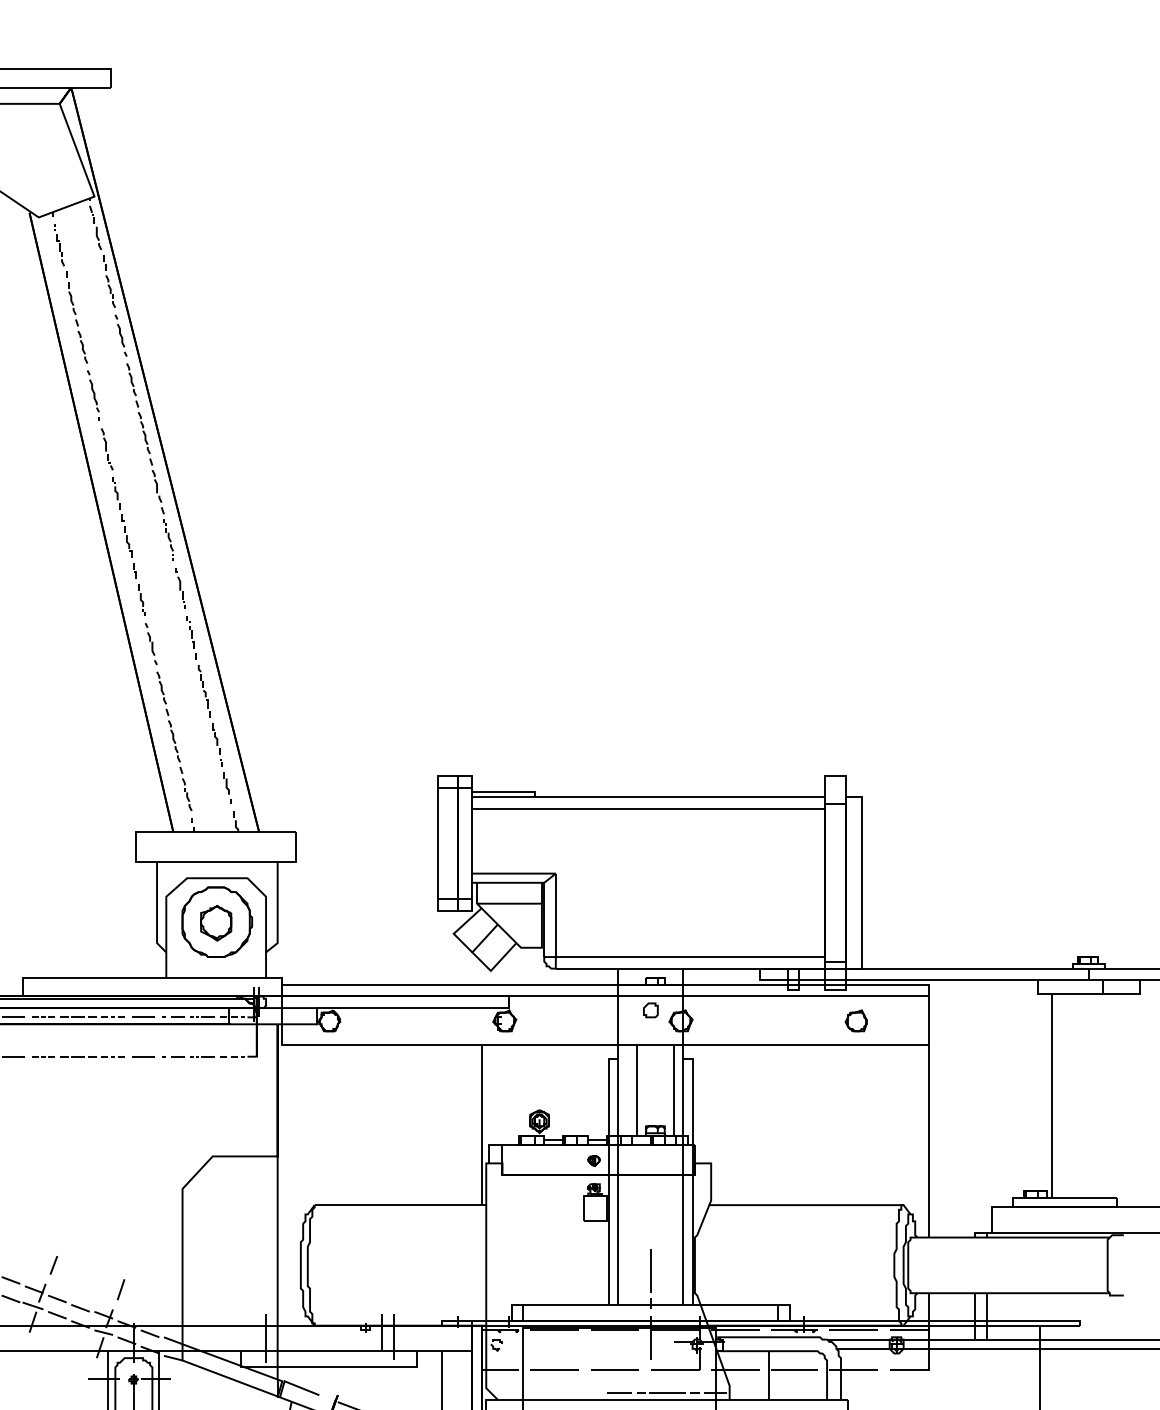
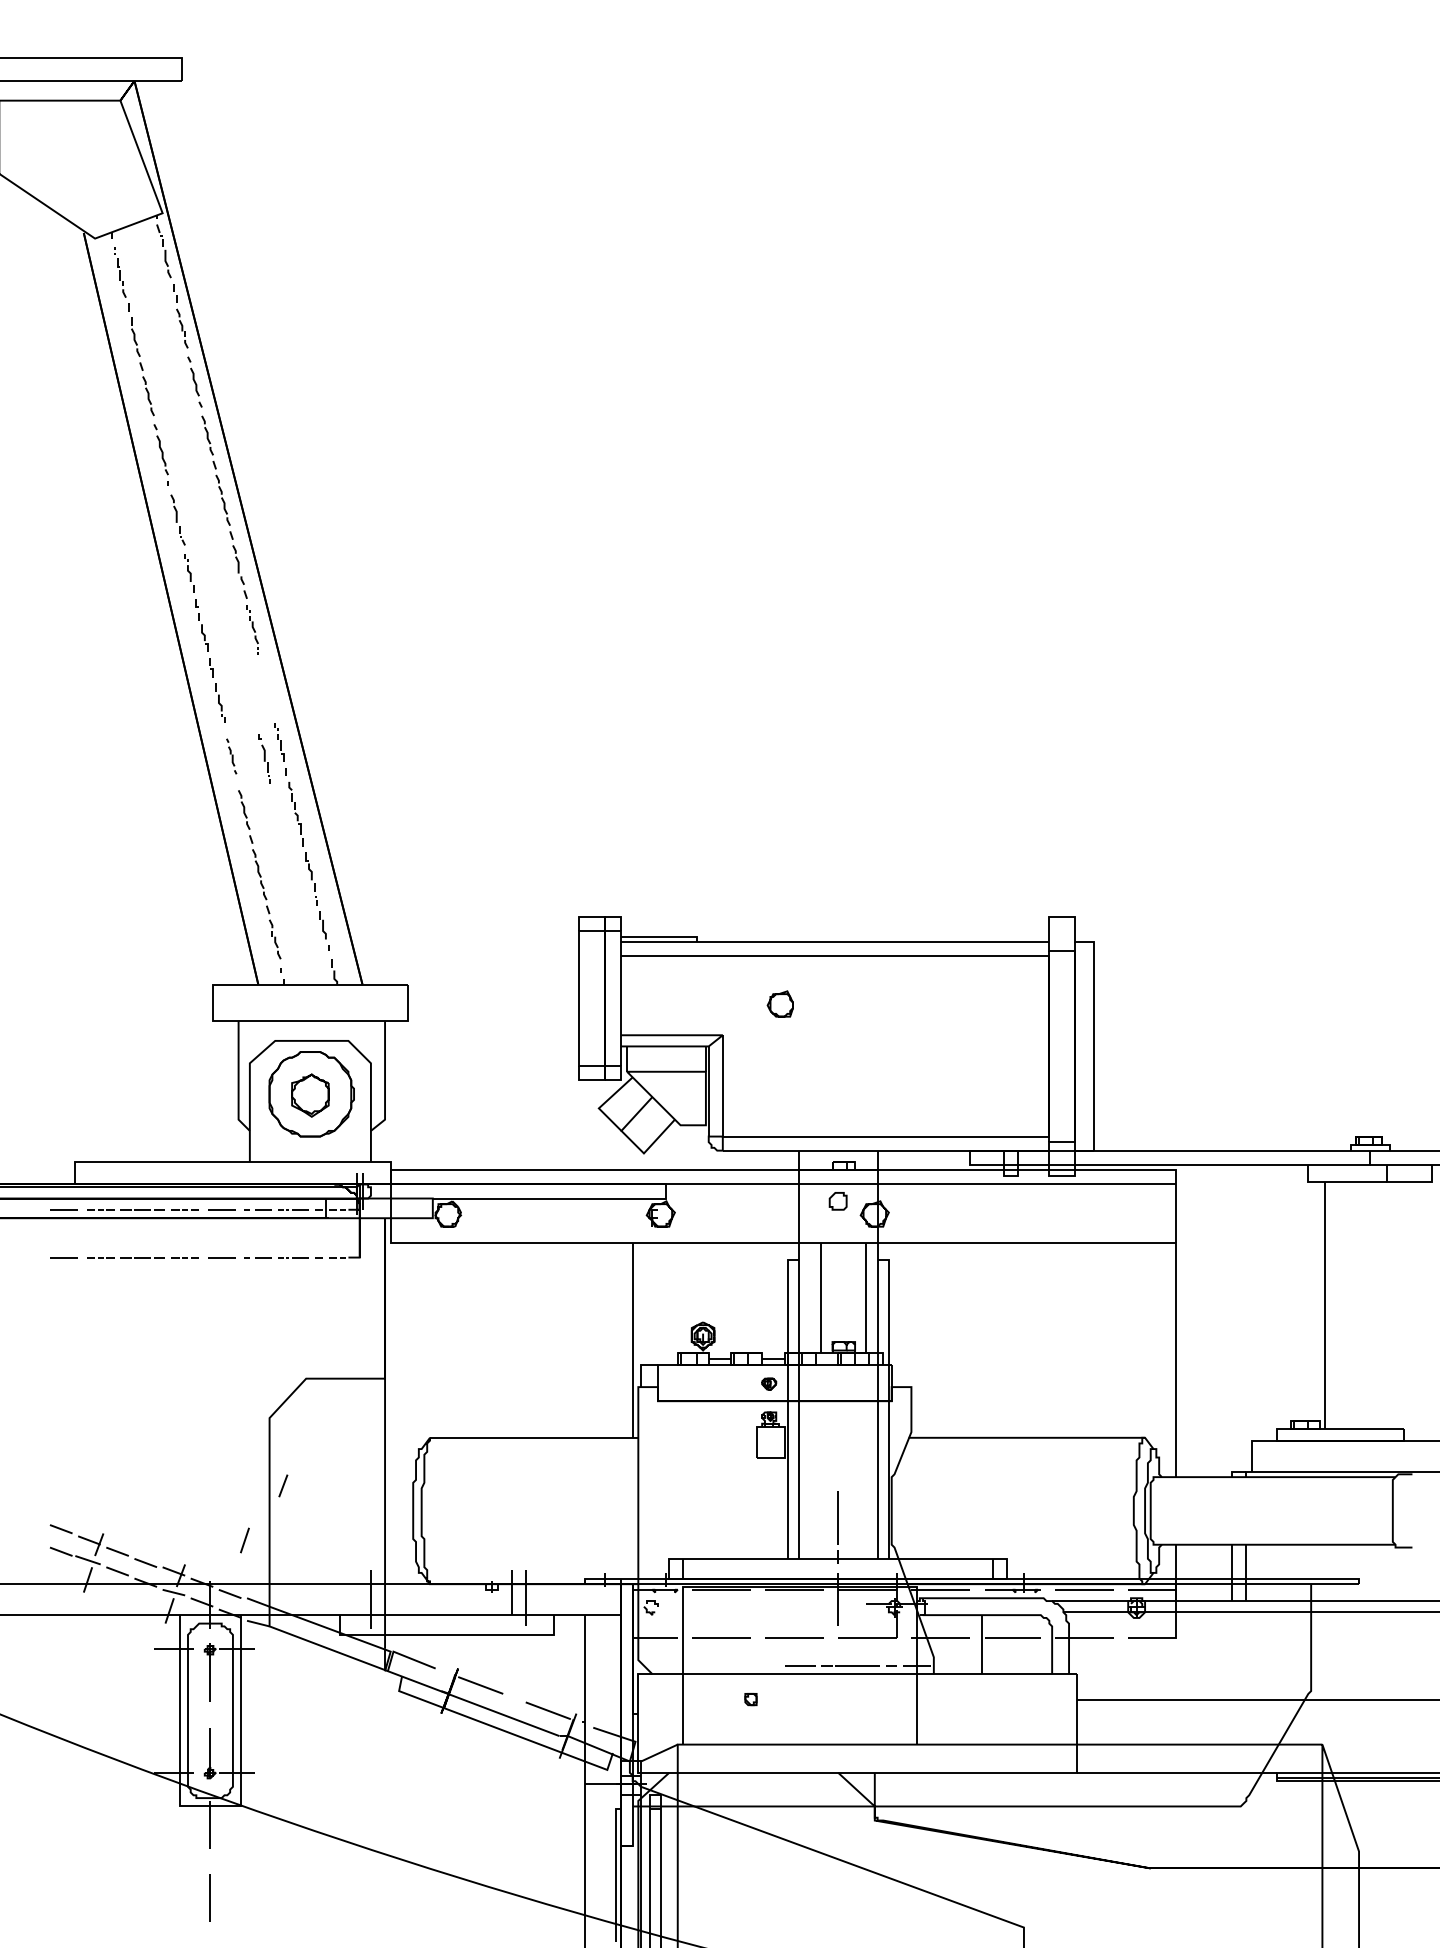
part: (180, 588) -> (264, 758), moved
part: (151, 644) -> (231, 756), size x0.7
part: (855, 1020) -> (779, 1003), moved
line: (54, 1265) -> (283, 1485), moved
line: (120, 1289) -> (244, 1540), moved

